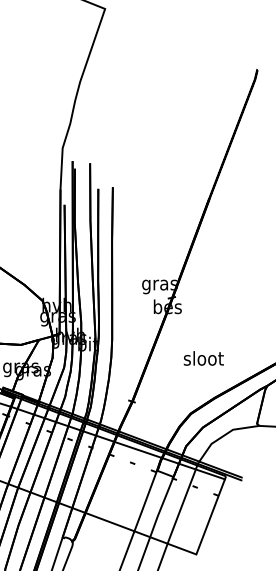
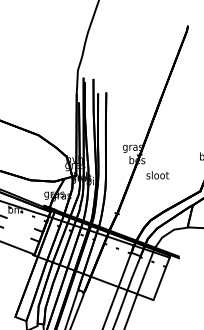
text: (203, 358) -> (157, 175), moved

